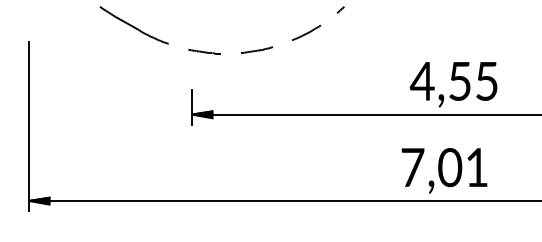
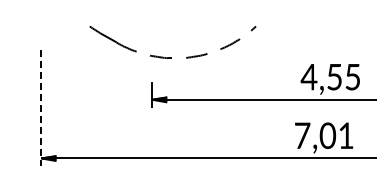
line: (28, 127) -> (41, 108), solid -> dashed

